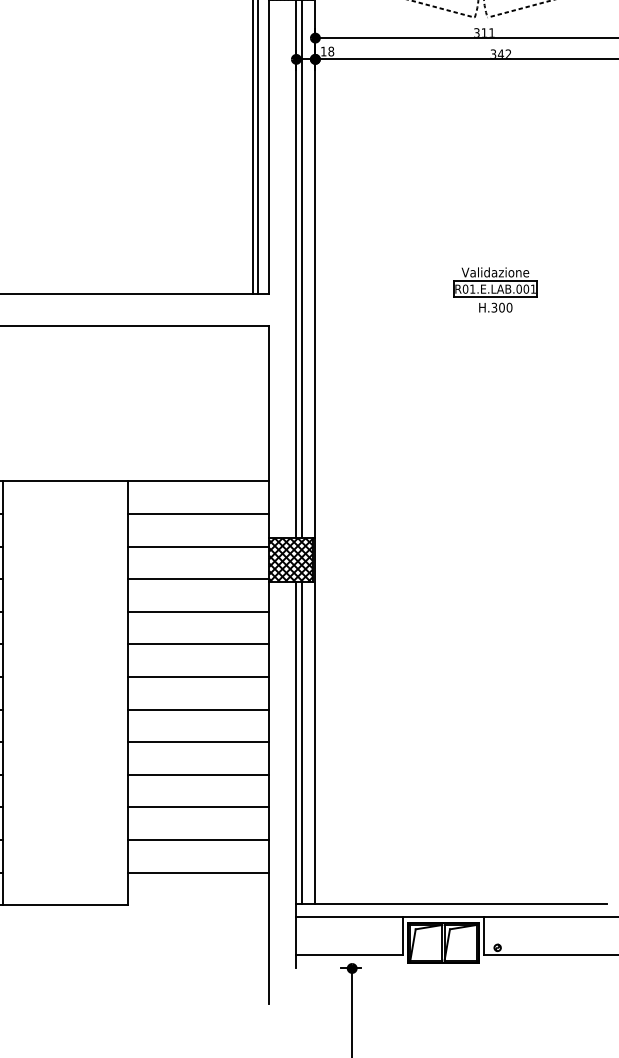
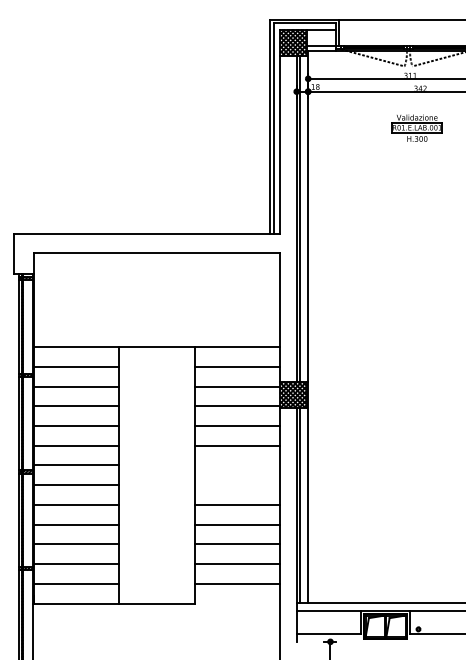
part: (494, 288) -> (416, 127), moved
line: (198, 677) -> (237, 465), removed
line: (198, 710) -> (237, 485), removed

